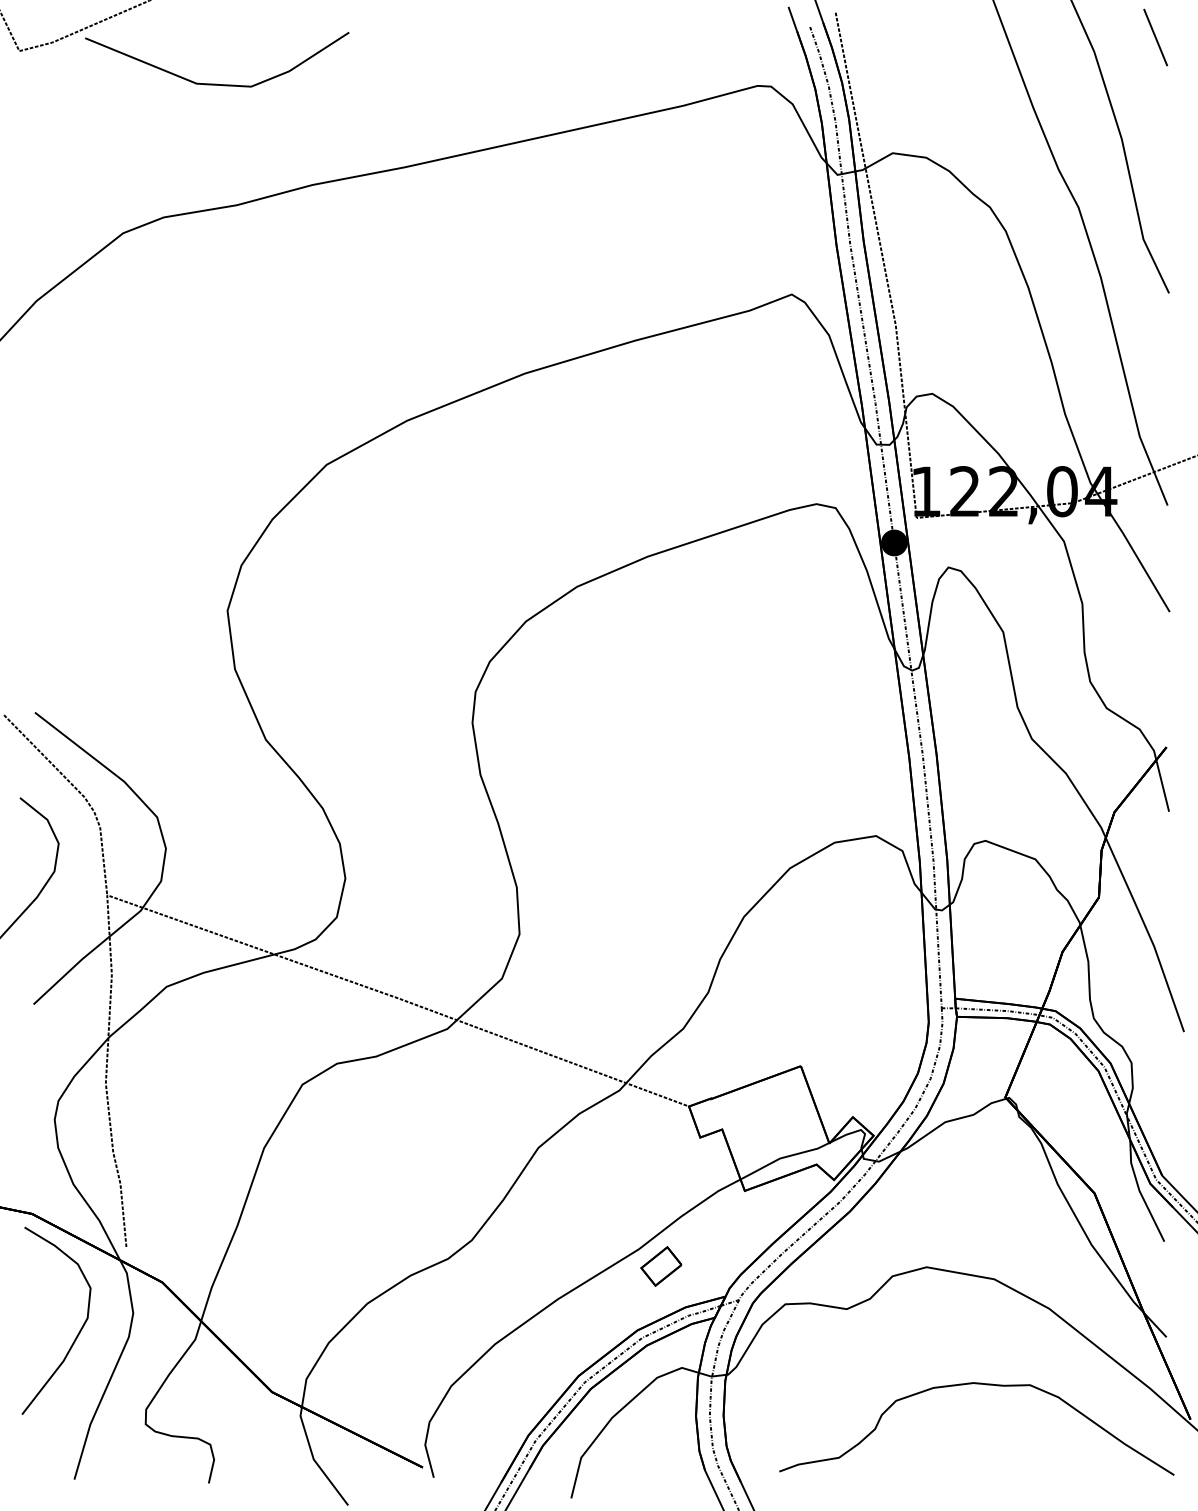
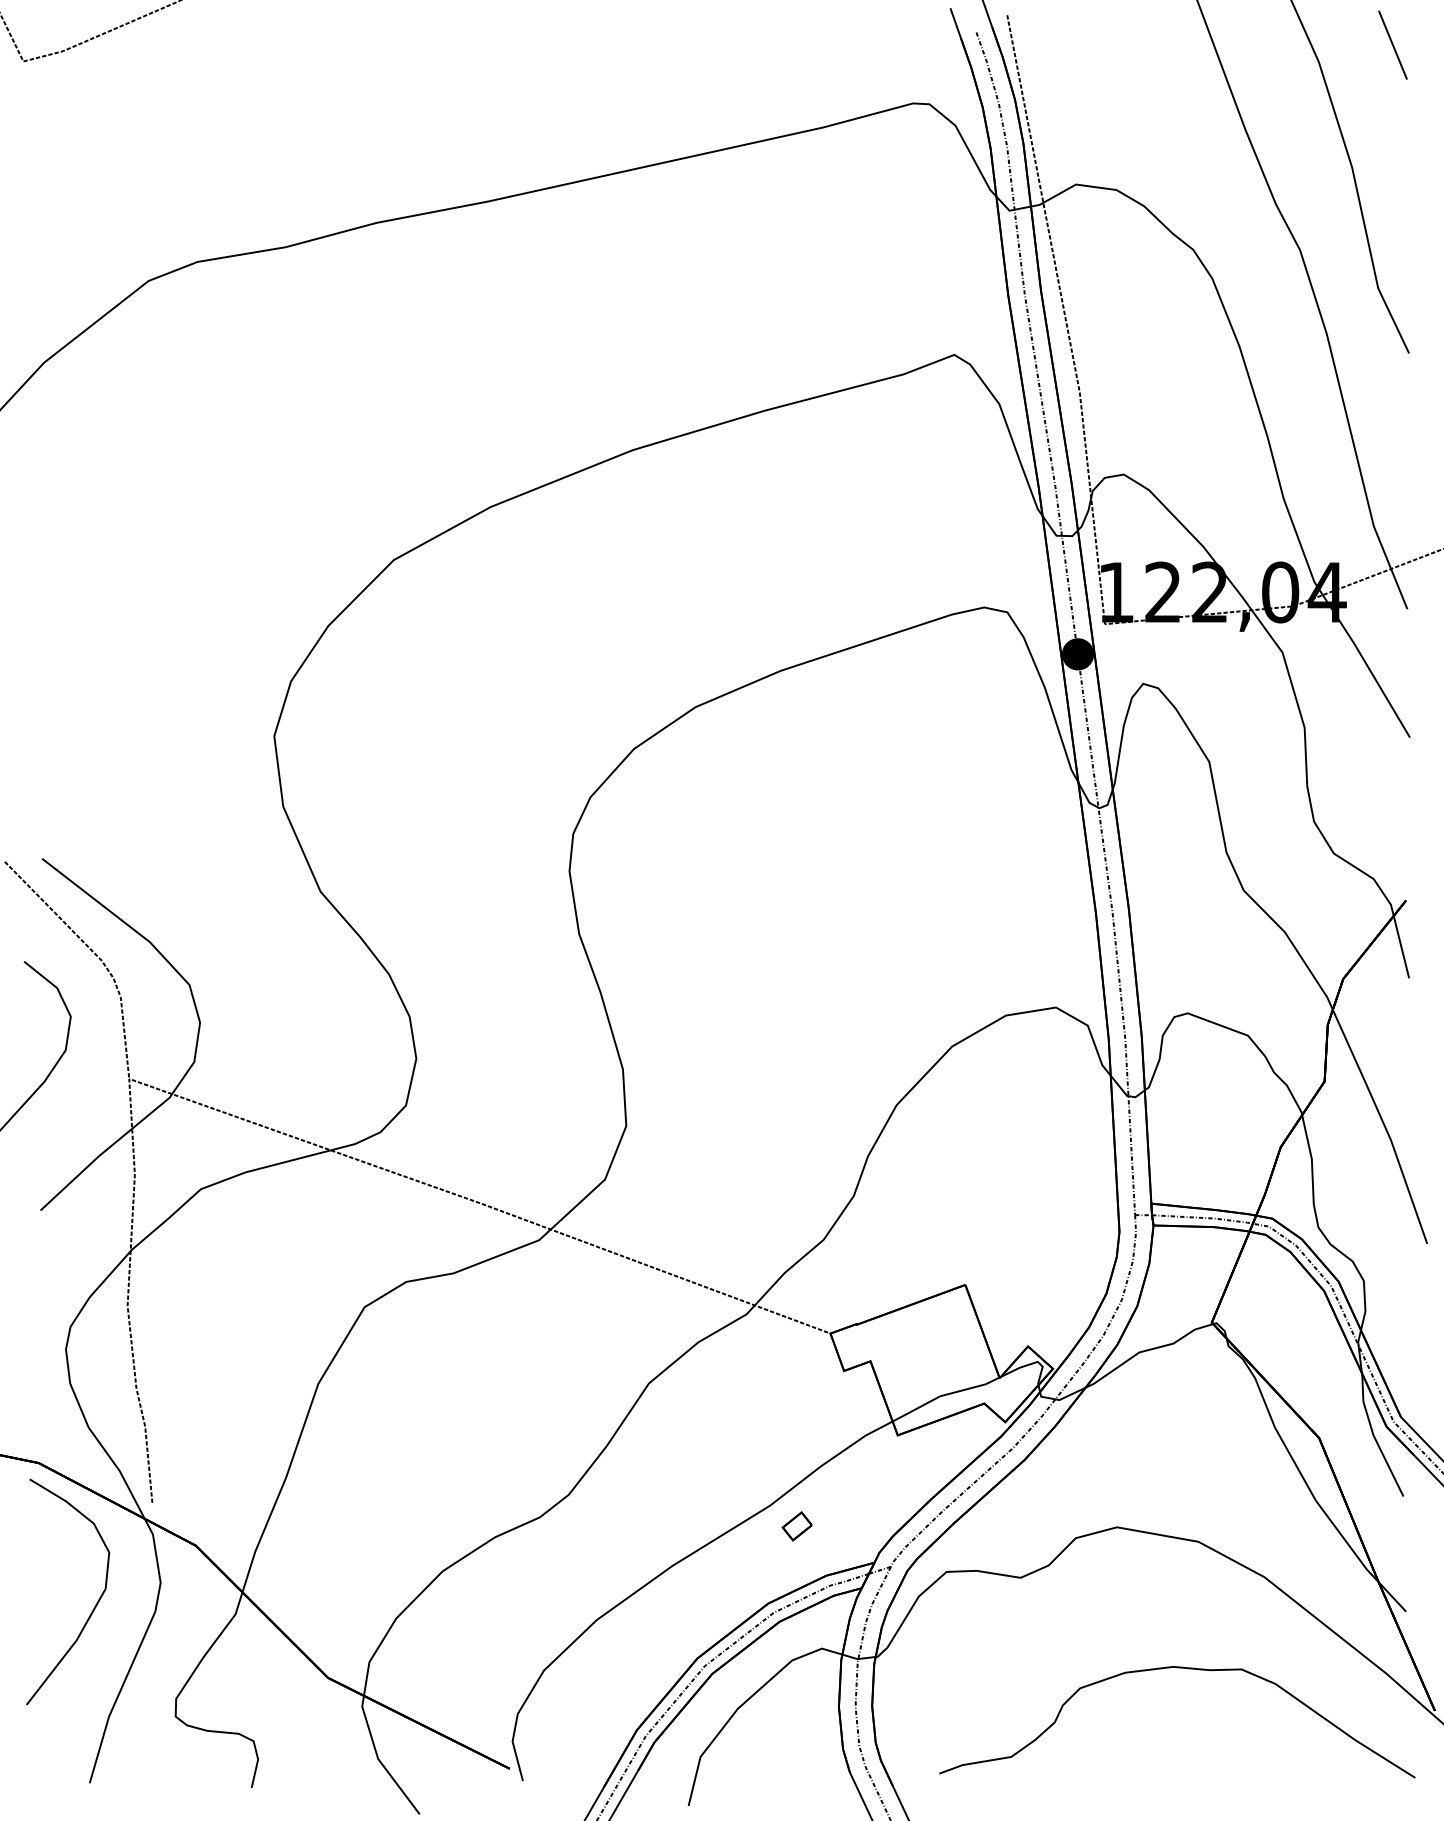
line: (216, 83) -> (260, 100), removed
part: (661, 1266) -> (797, 1526), size x0.6

